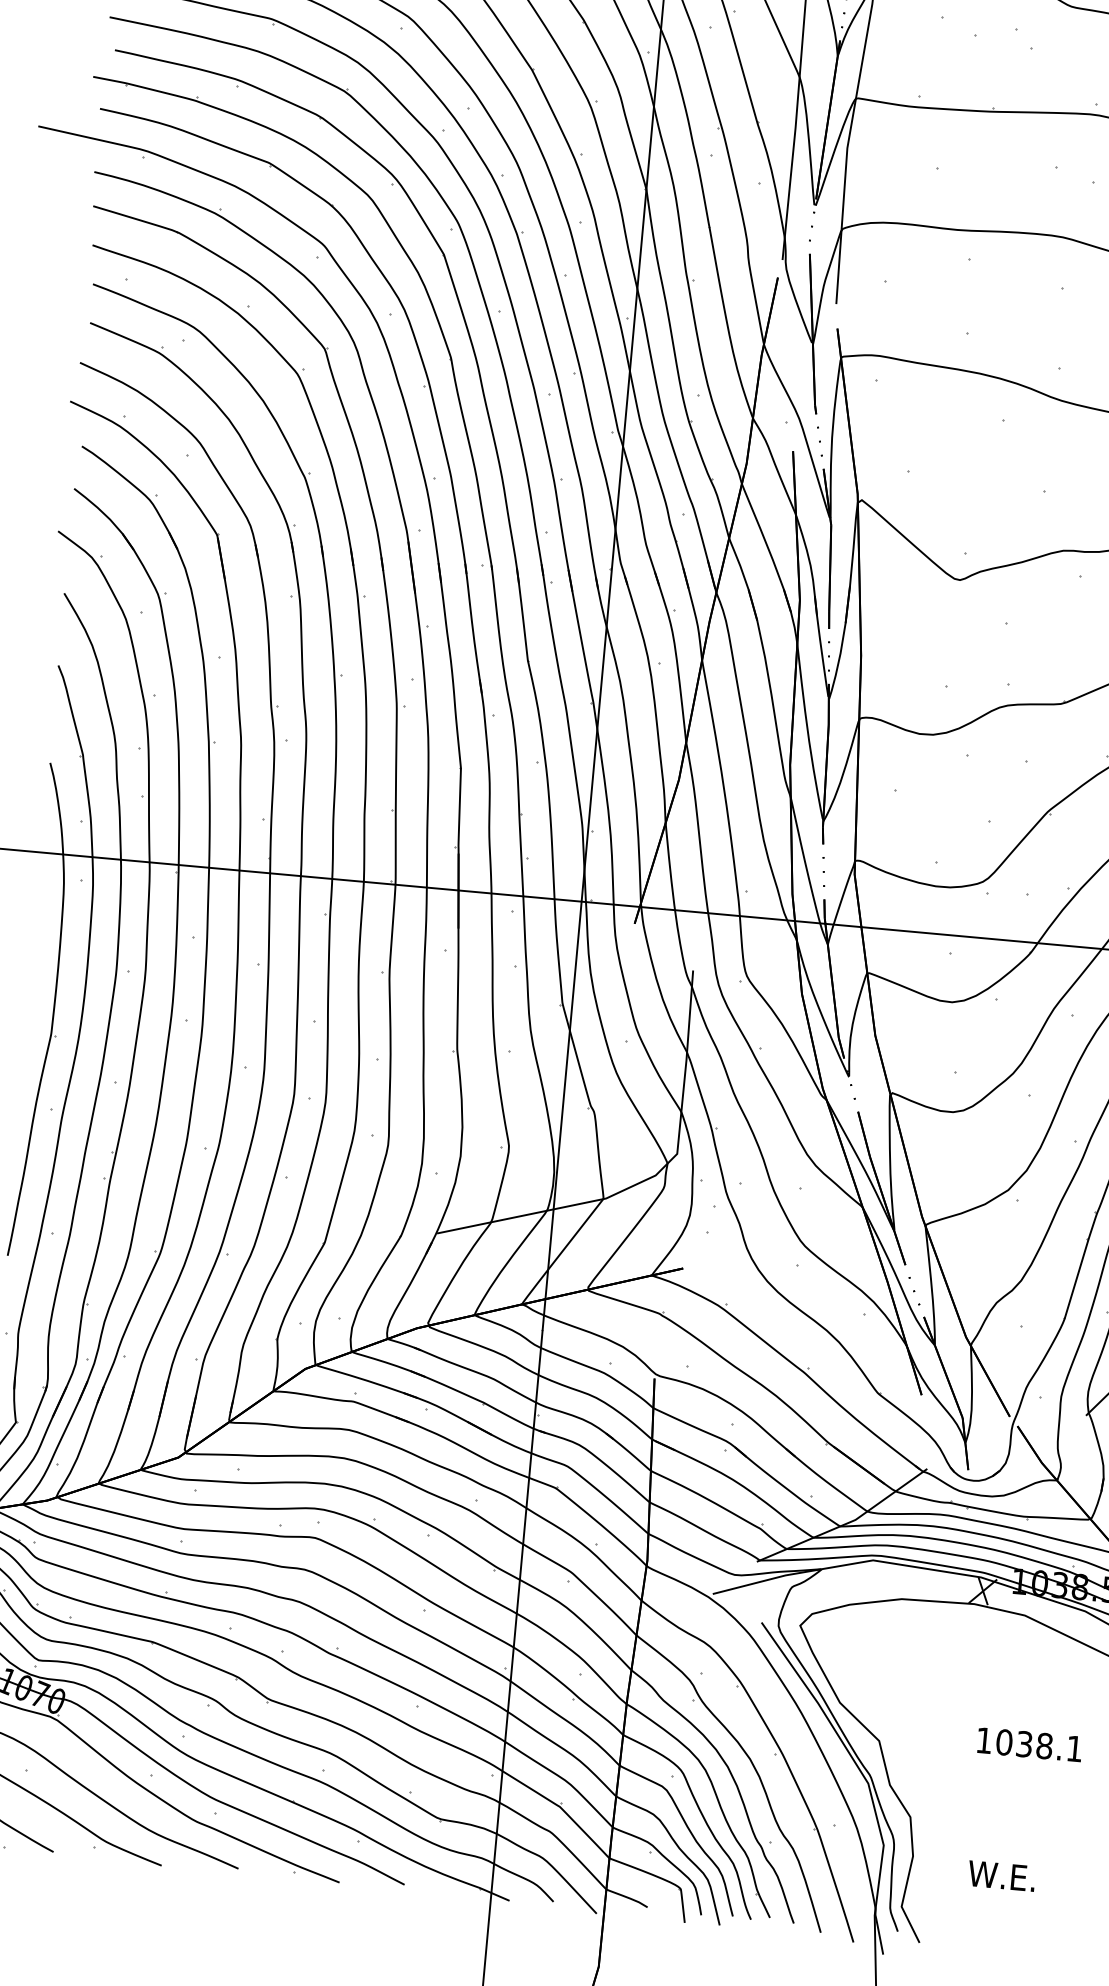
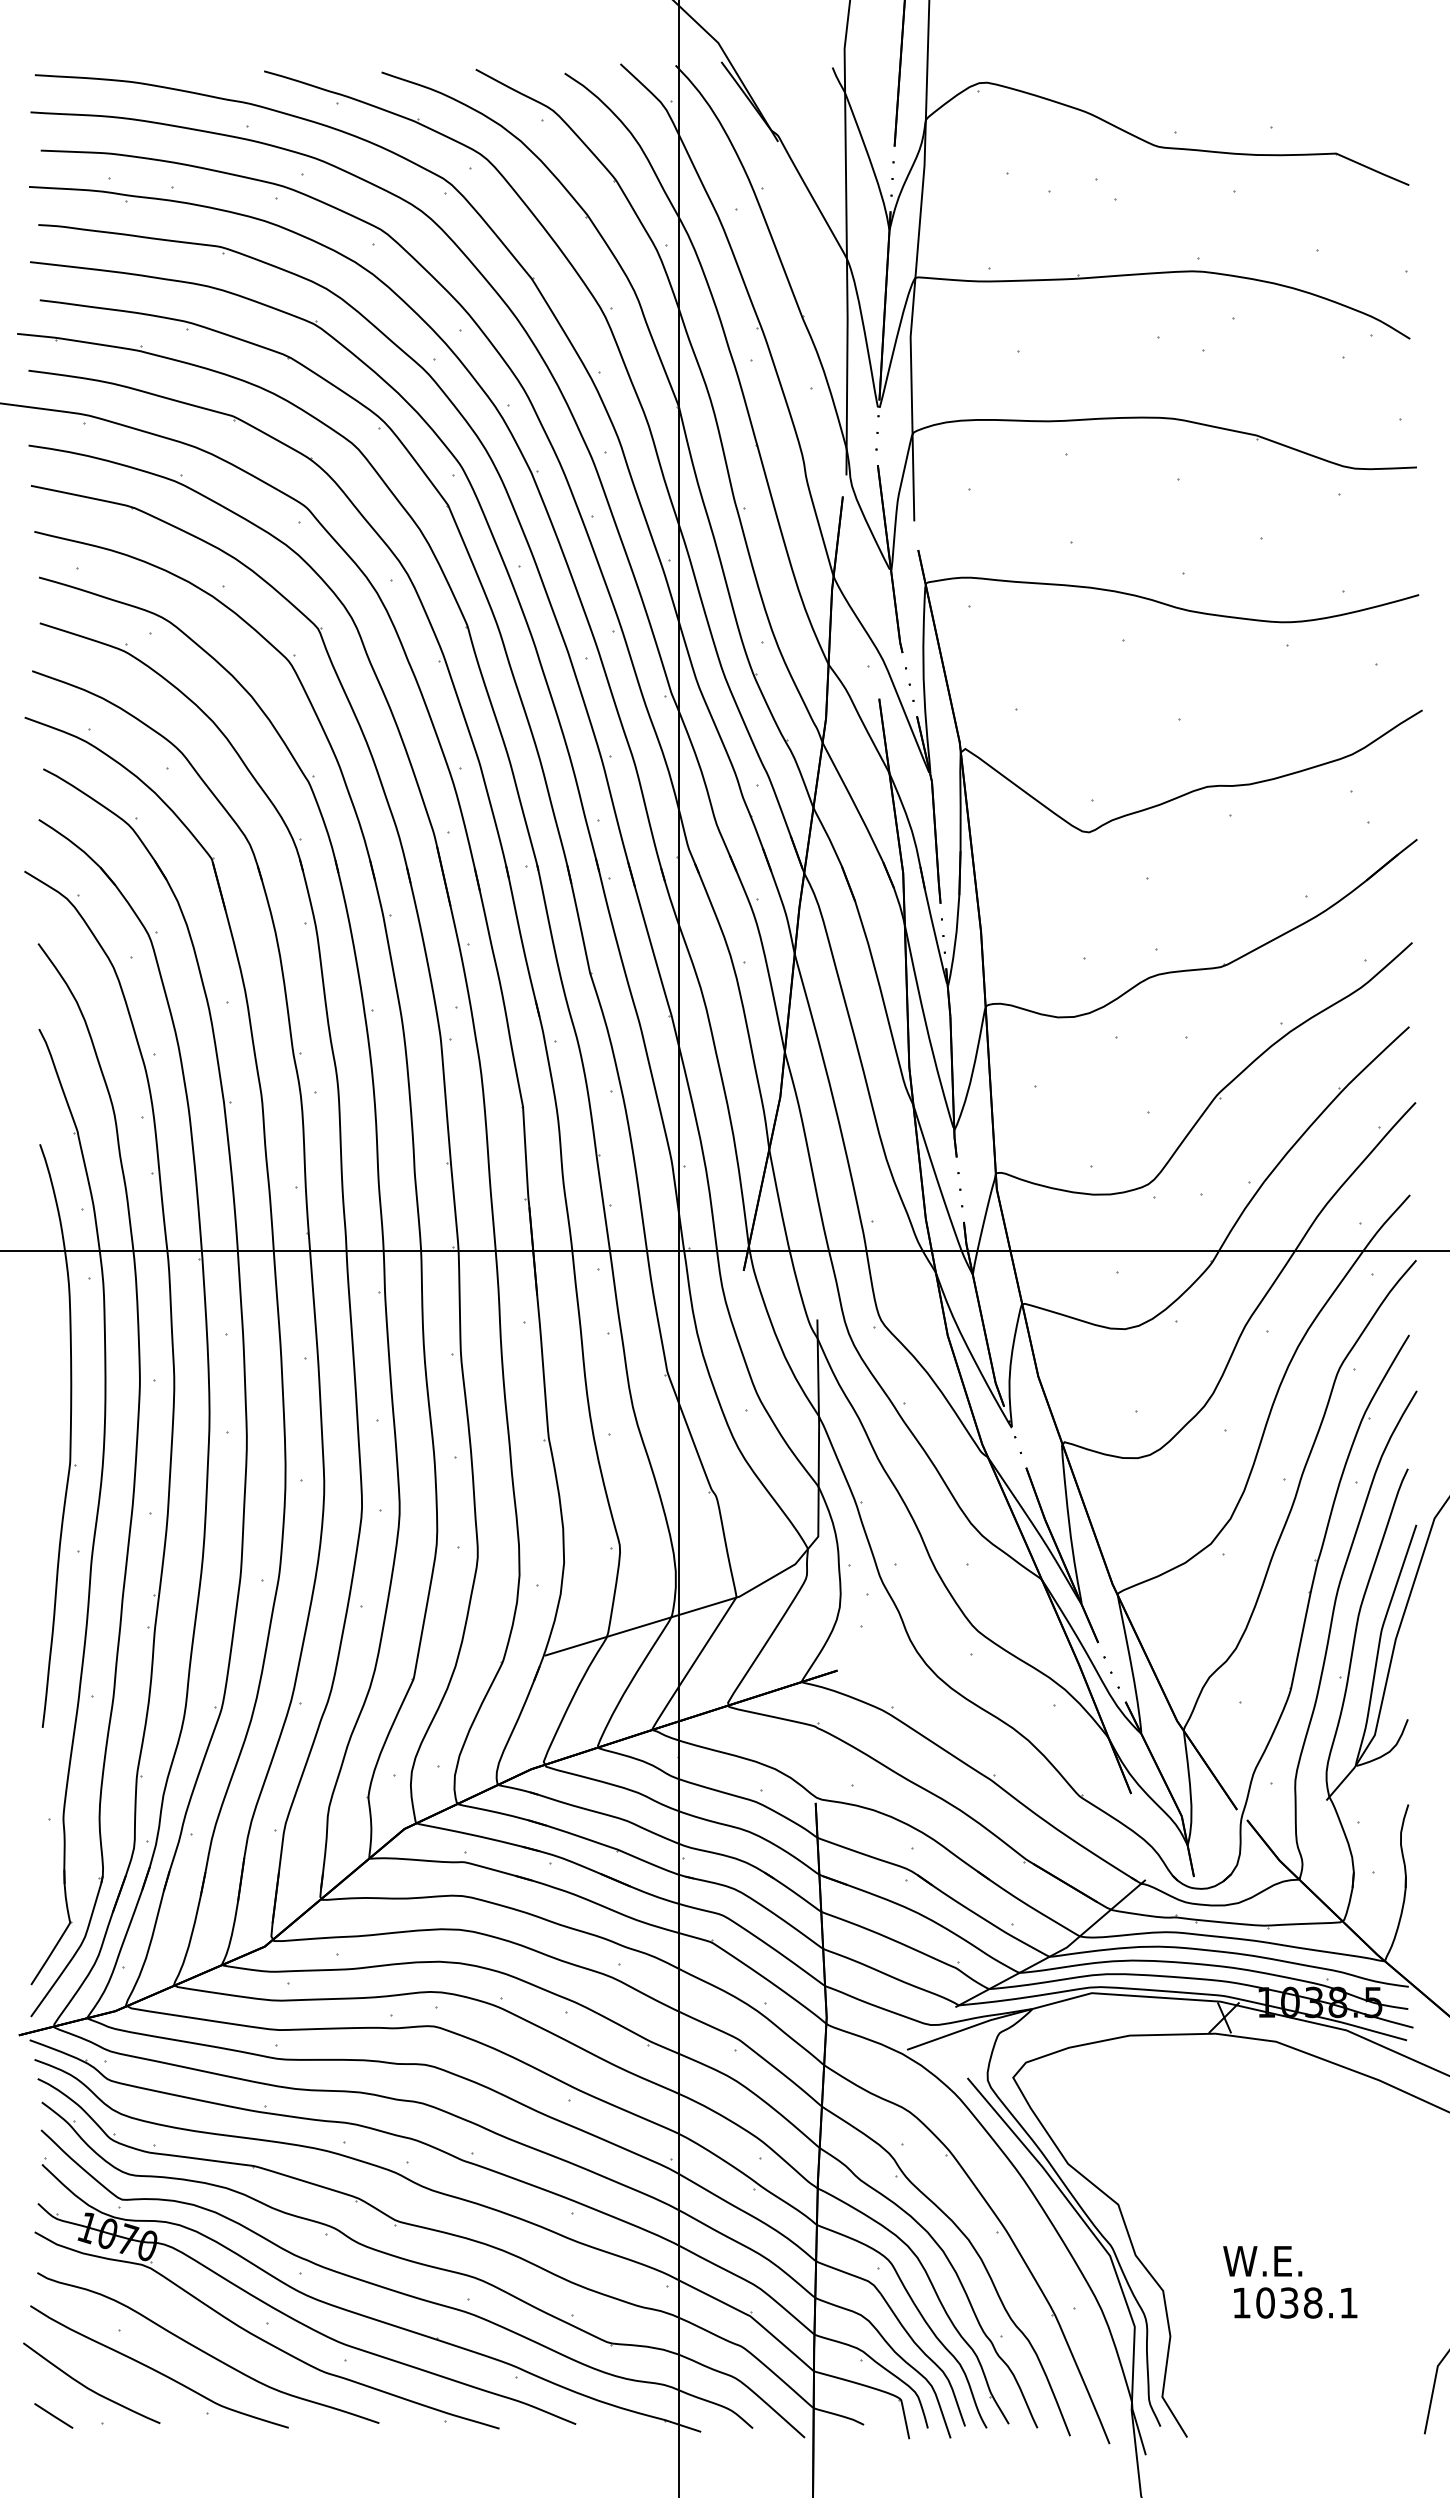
text: (1029, 1744) -> (1295, 2302), moved
text: (1001, 1876) -> (1262, 2261), moved

